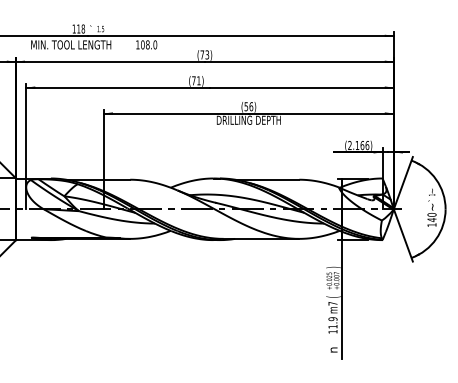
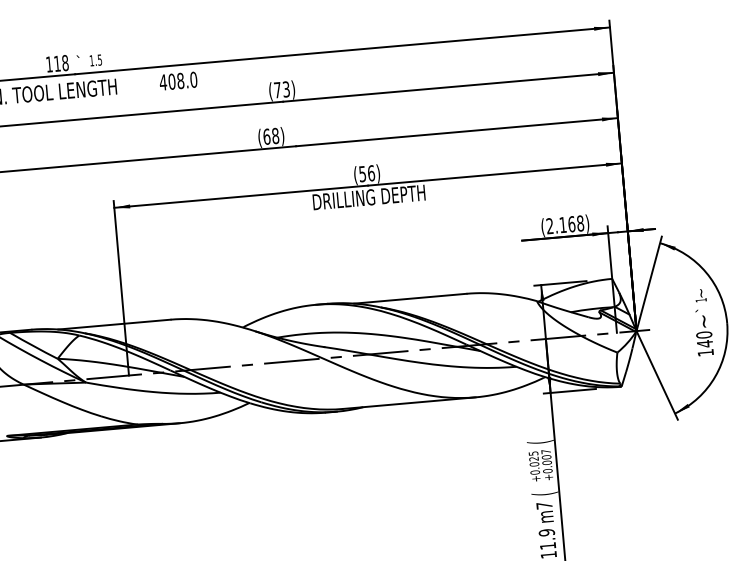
text: (137, 44) -> (162, 81), 108.0 -> 408.0
text: (196, 80) -> (271, 135), (71) -> (68)
text: (367, 145) -> (580, 223), (2.166) -> (2.168)
text: (333, 267) -> (539, 442), ) -> (

